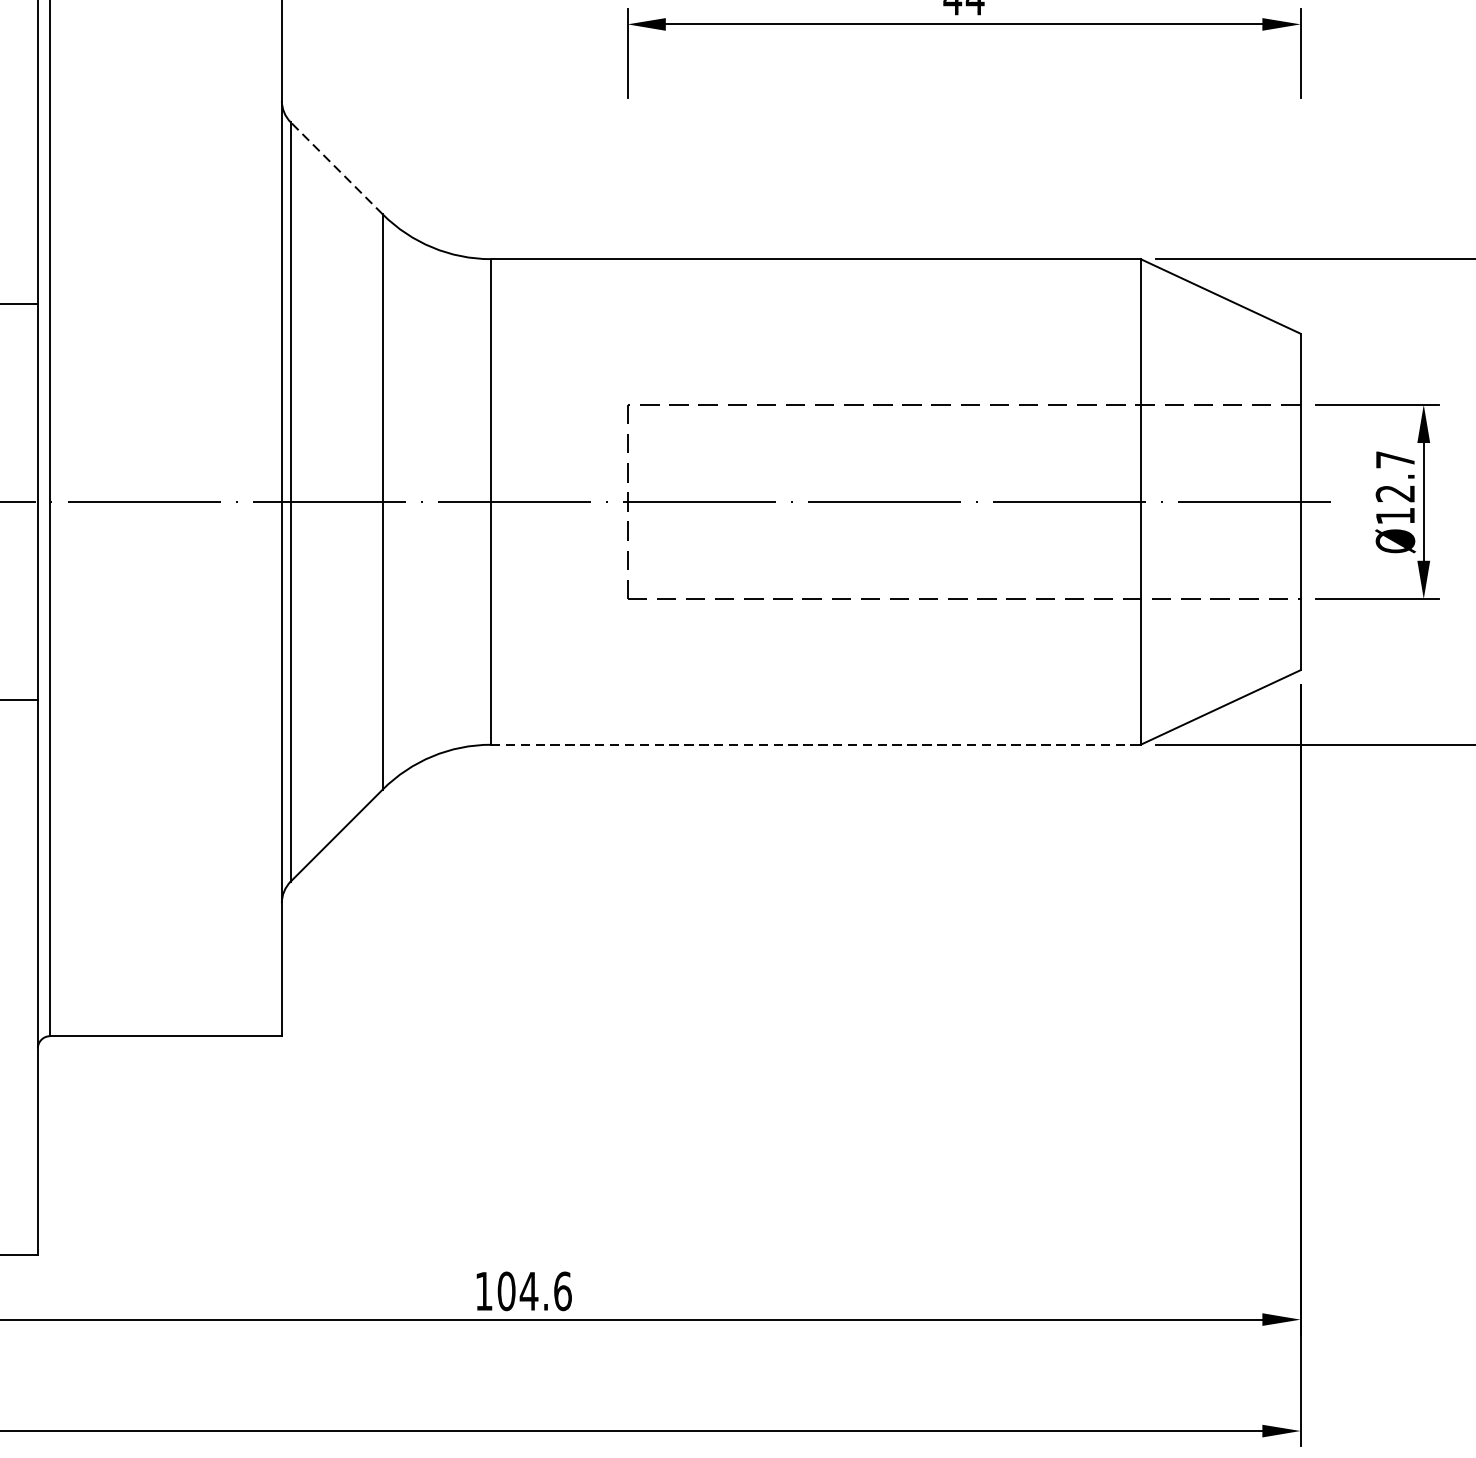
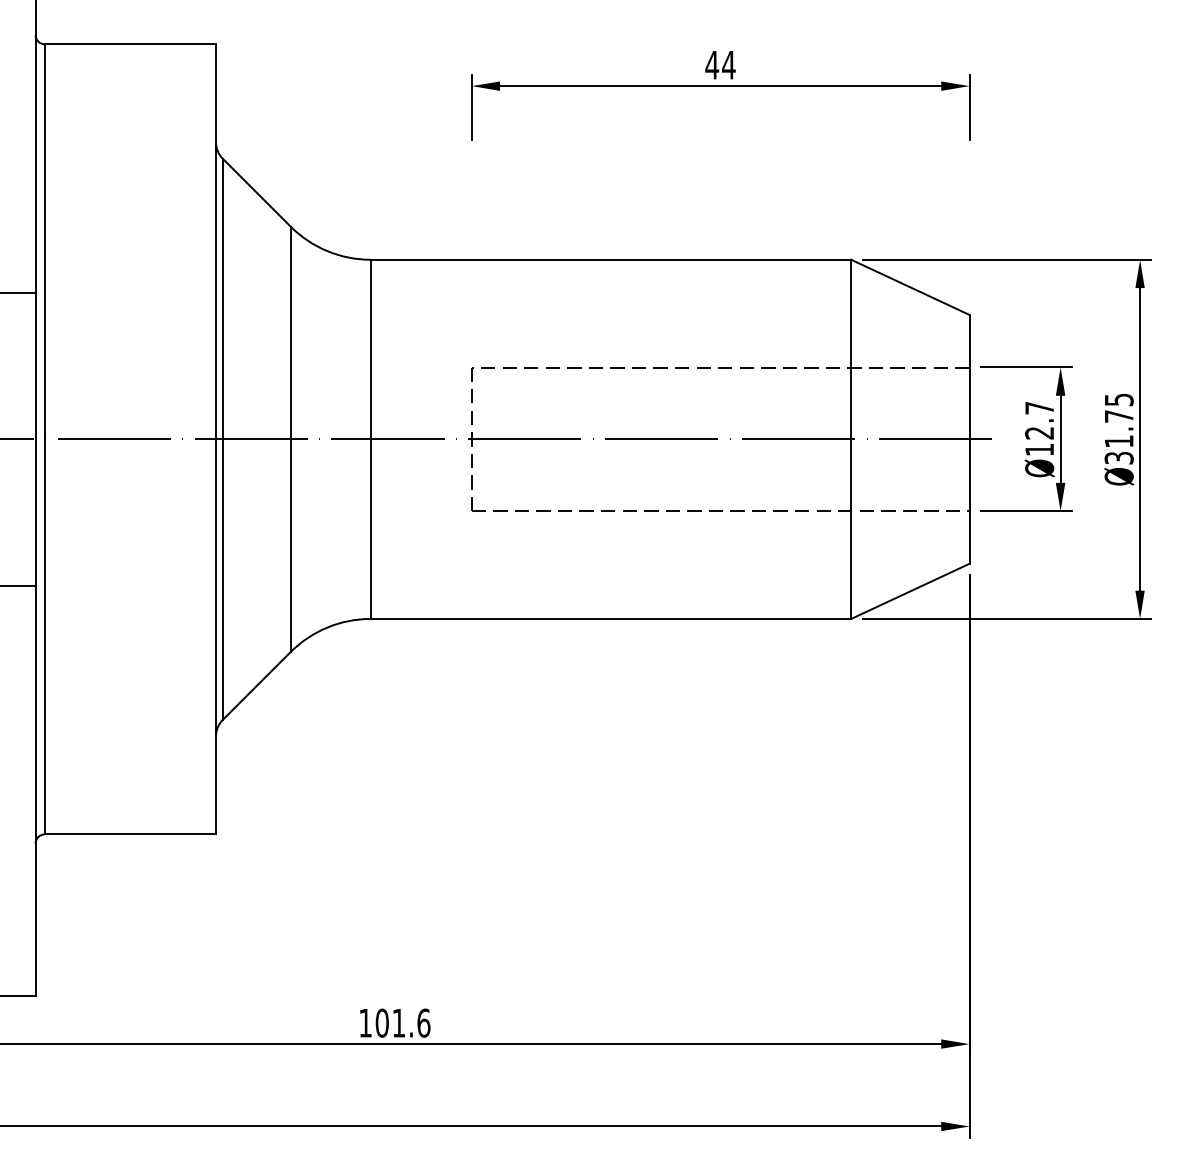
line: (336, 168) -> (256, 192), dashed -> solid
line: (816, 744) -> (611, 618), dashed -> solid
text: (528, 1291) -> (398, 1023), 104.6 -> 101.6

